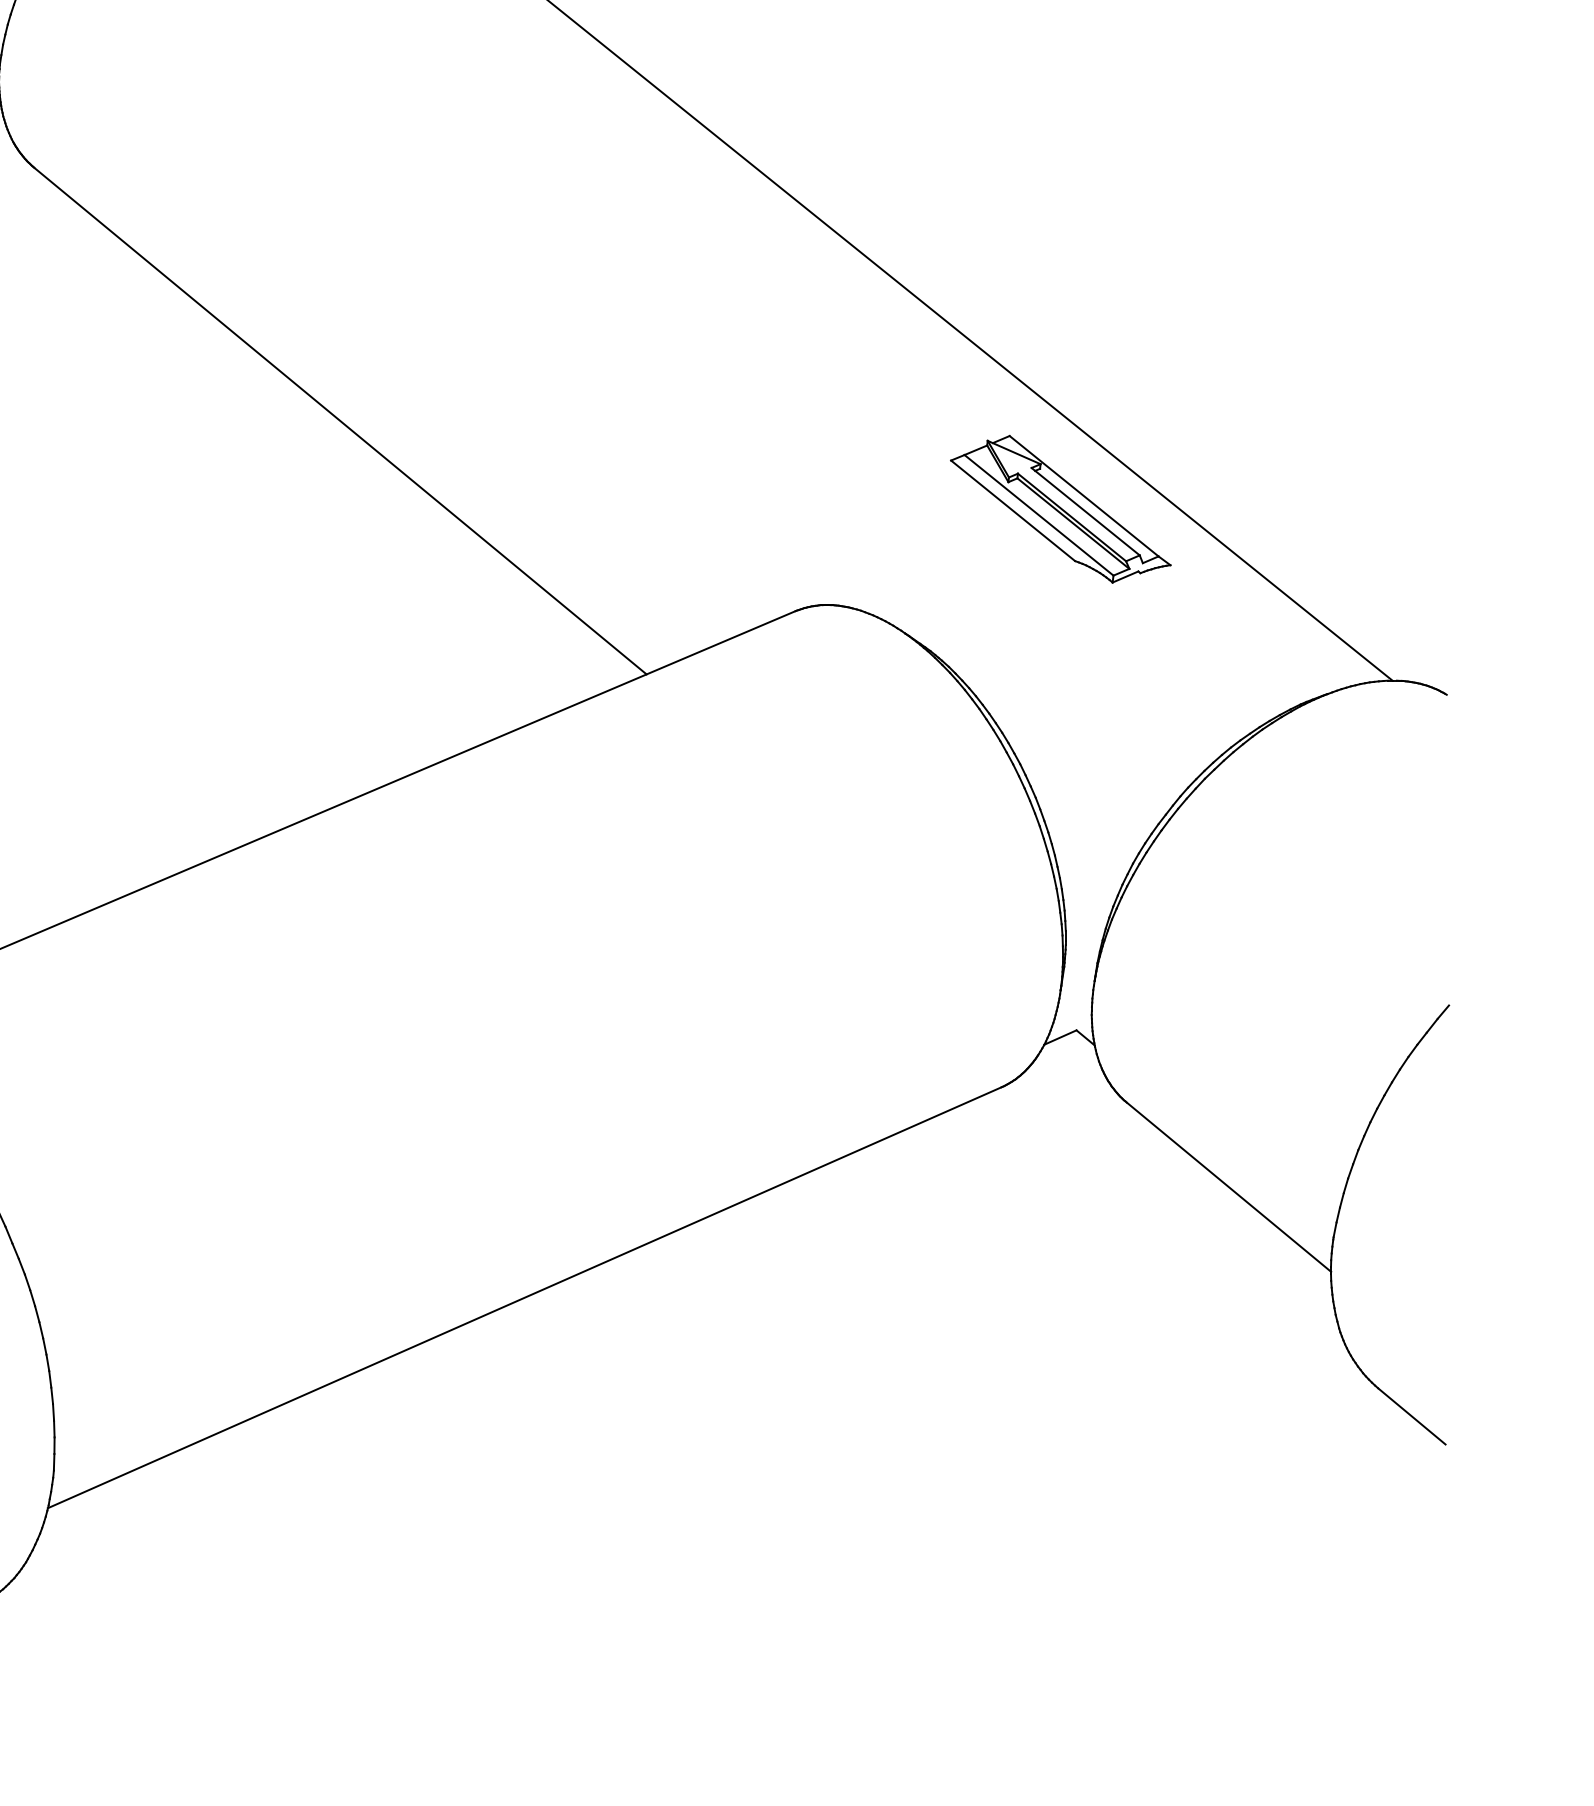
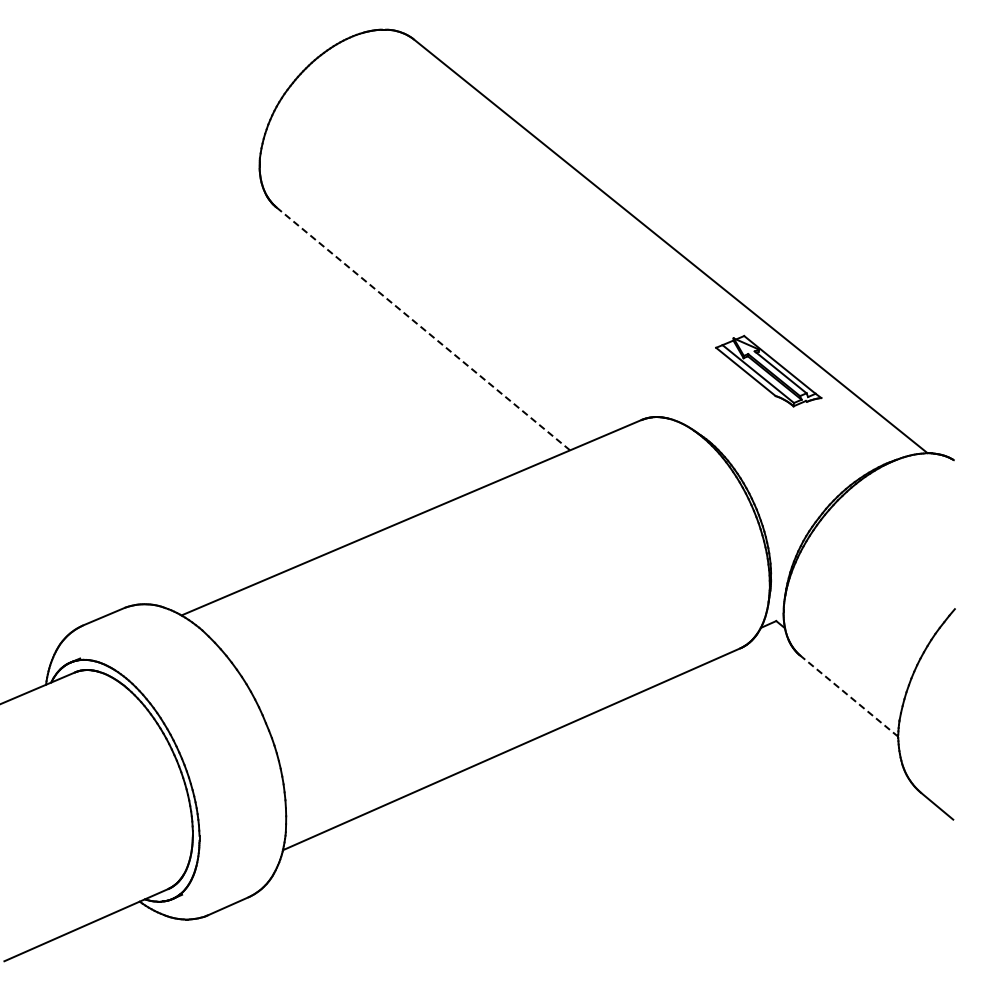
line: (340, 420) -> (423, 328), solid -> dashed
line: (1229, 1187) -> (849, 696), solid -> dashed

